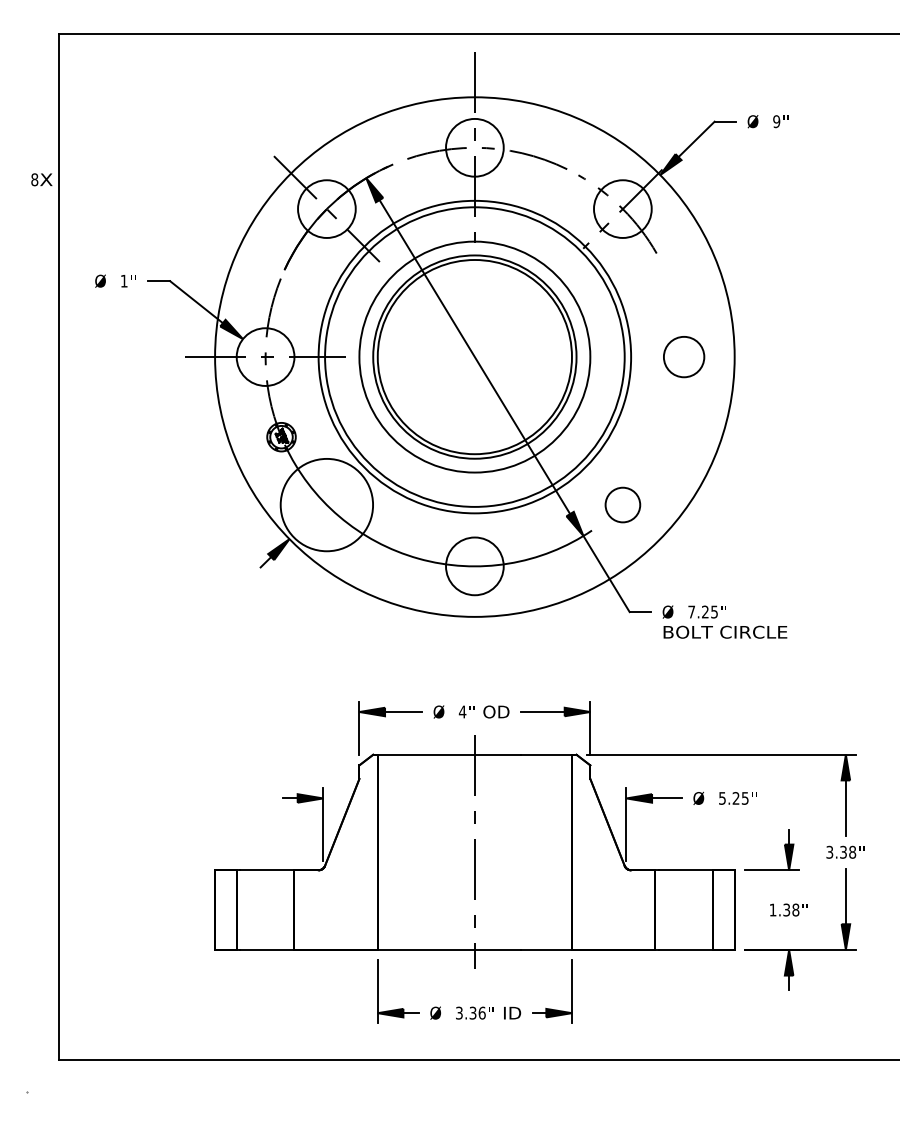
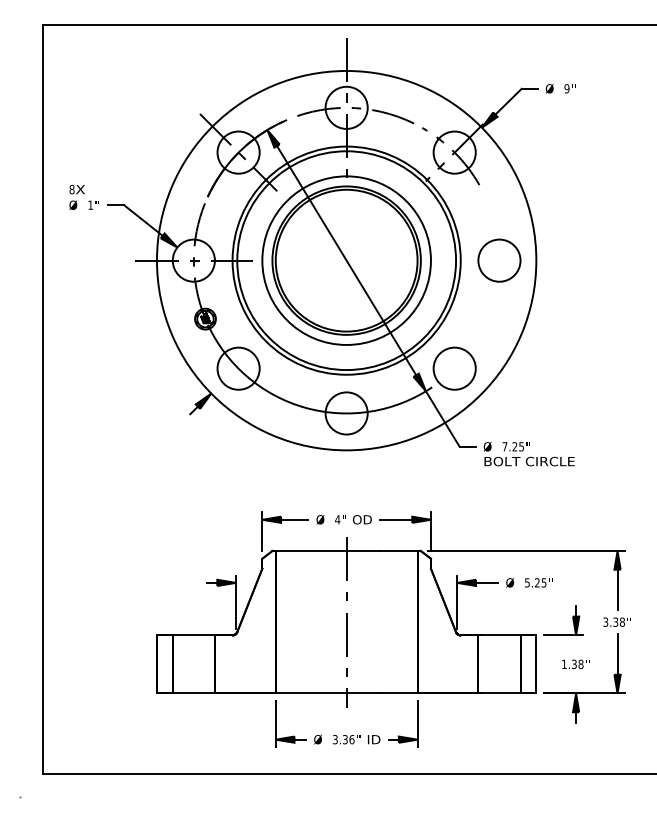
text: (41, 179) -> (76, 189), moved
circle: (683, 356) -> (498, 260), size x1.43
circle: (326, 504) -> (238, 368), size x0.62
circle: (622, 504) -> (454, 368), size x1.67

